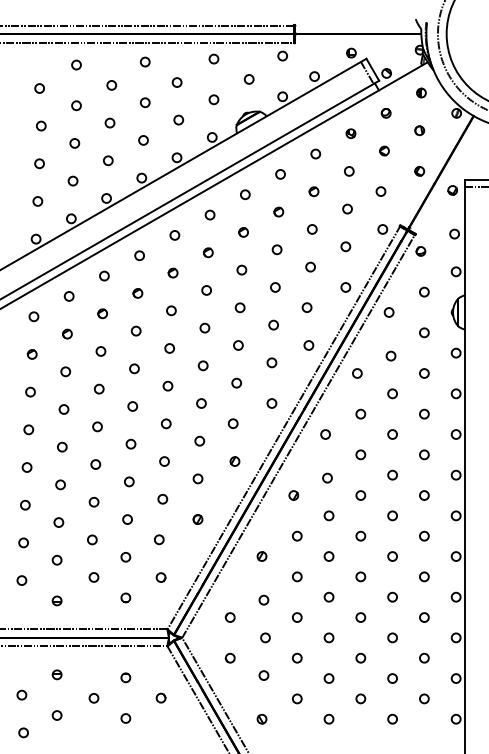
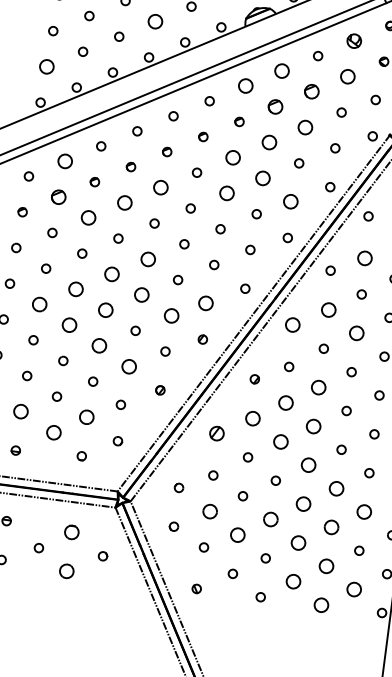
part: (350, 133) -> (353, 40), size x1.6
circle: (143, 140) -> (155, 21), size x1.6
circle: (349, 171) -> (348, 76), size x1.6
circle: (280, 174) -> (281, 71), size x1.6
part: (313, 191) -> (311, 91), size x1.6
circle: (245, 194) -> (246, 85), size x1.6
circle: (37, 201) -> (46, 66), size x1.6
part: (278, 211) -> (275, 106), size x1.6
circle: (312, 229) -> (305, 127), size x1.6
circle: (276, 249) -> (268, 142), size x1.6
circle: (241, 269) -> (232, 157), size x1.6
circle: (275, 287) -> (263, 178), size x1.6
circle: (68, 296) -> (64, 161), size x1.6
circle: (239, 307) -> (226, 193), size x1.6
circle: (306, 307) -> (290, 201), size x1.6
circle: (171, 310) -> (161, 187), size x1.6
circle: (135, 330) -> (124, 202), size x1.6
part: (67, 333) -> (58, 196), size x1.6
circle: (100, 351) -> (88, 217), size x1.6
circle: (390, 355) -> (364, 257), size x1.6
circle: (167, 385) -> (147, 258), size x1.6
circle: (132, 406) -> (111, 274), size x1.6
circle: (360, 413) -> (328, 309), size x1.6
circle: (166, 423) -> (142, 294), size x1.6
circle: (232, 423) -> (205, 302), size x1.6
circle: (97, 426) -> (75, 289), size x1.6
circle: (325, 434) -> (292, 324), size x1.6
circle: (392, 434) -> (356, 333), size x1.6
circle: (199, 440) -> (171, 315), size x1.6
circle: (130, 443) -> (105, 309), size x1.6
part: (62, 446) -> (40, 303), size x1.6
circle: (95, 464) -> (69, 325), size x1.6
circle: (129, 481) -> (99, 345), size x1.6
circle: (360, 495) -> (318, 387), size x1.6
circle: (162, 498) -> (129, 365), size x1.6
circle: (328, 515) -> (285, 402), size x1.6
circle: (297, 535) -> (253, 417), size x1.6
circle: (360, 535) -> (313, 425), size x1.6
part: (261, 556) -> (216, 433), size x1.6
circle: (328, 556) -> (280, 441), size x1.6
part: (125, 557) -> (86, 417), size x1.6
circle: (56, 560) -> (20, 411), size x1.6
circle: (360, 576) -> (308, 464), size x1.6
circle: (93, 577) -> (53, 432), size x1.6
circle: (392, 596) -> (336, 487), size x1.6
circle: (360, 617) -> (303, 504), size x1.6
circle: (424, 617) -> (364, 511), size x1.6
part: (265, 637) -> (210, 511), size x1.6
part: (328, 637) -> (270, 519), size x1.6
part: (392, 637) -> (331, 527), size x1.6
circle: (297, 657) -> (238, 534), size x1.6
circle: (360, 657) -> (298, 542), size x1.6
part: (125, 677) -> (71, 532), size x1.6
circle: (392, 678) -> (326, 566), size x1.6
circle: (360, 698) -> (293, 581), size x1.6
circle: (424, 698) -> (354, 589), size x1.6
part: (125, 718) -> (66, 571), size x1.6
circle: (392, 718) -> (321, 604), size x1.6

